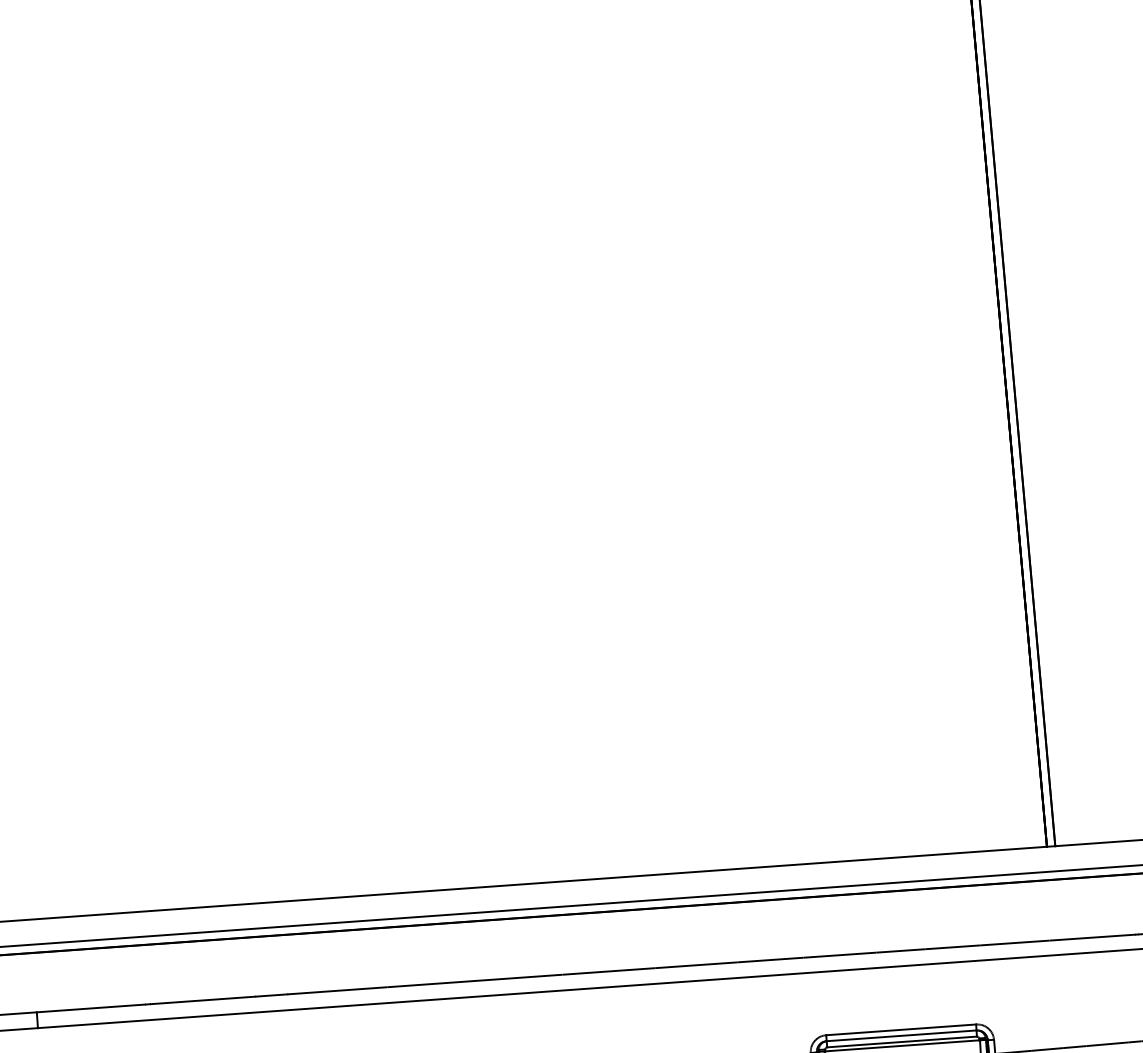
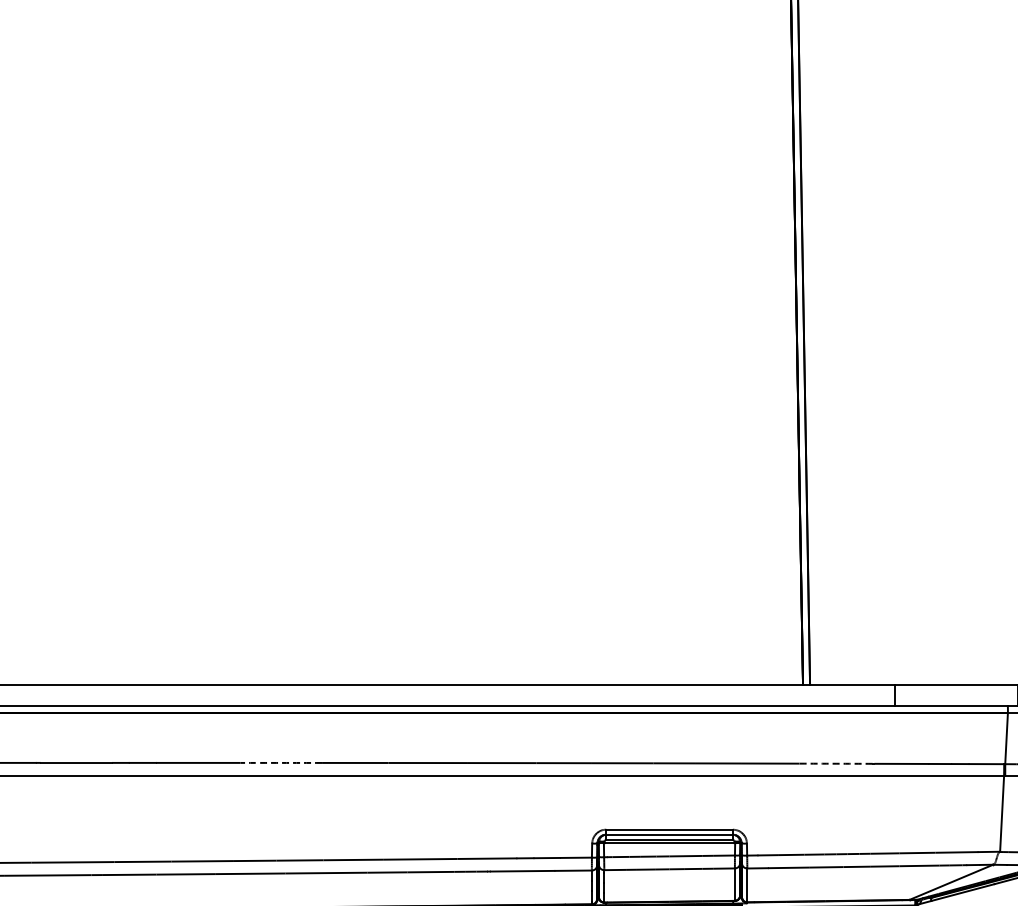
arc: (1093, 937) -> (836, 763), solid -> dashed
arc: (435, 983) -> (281, 762), solid -> dashed

